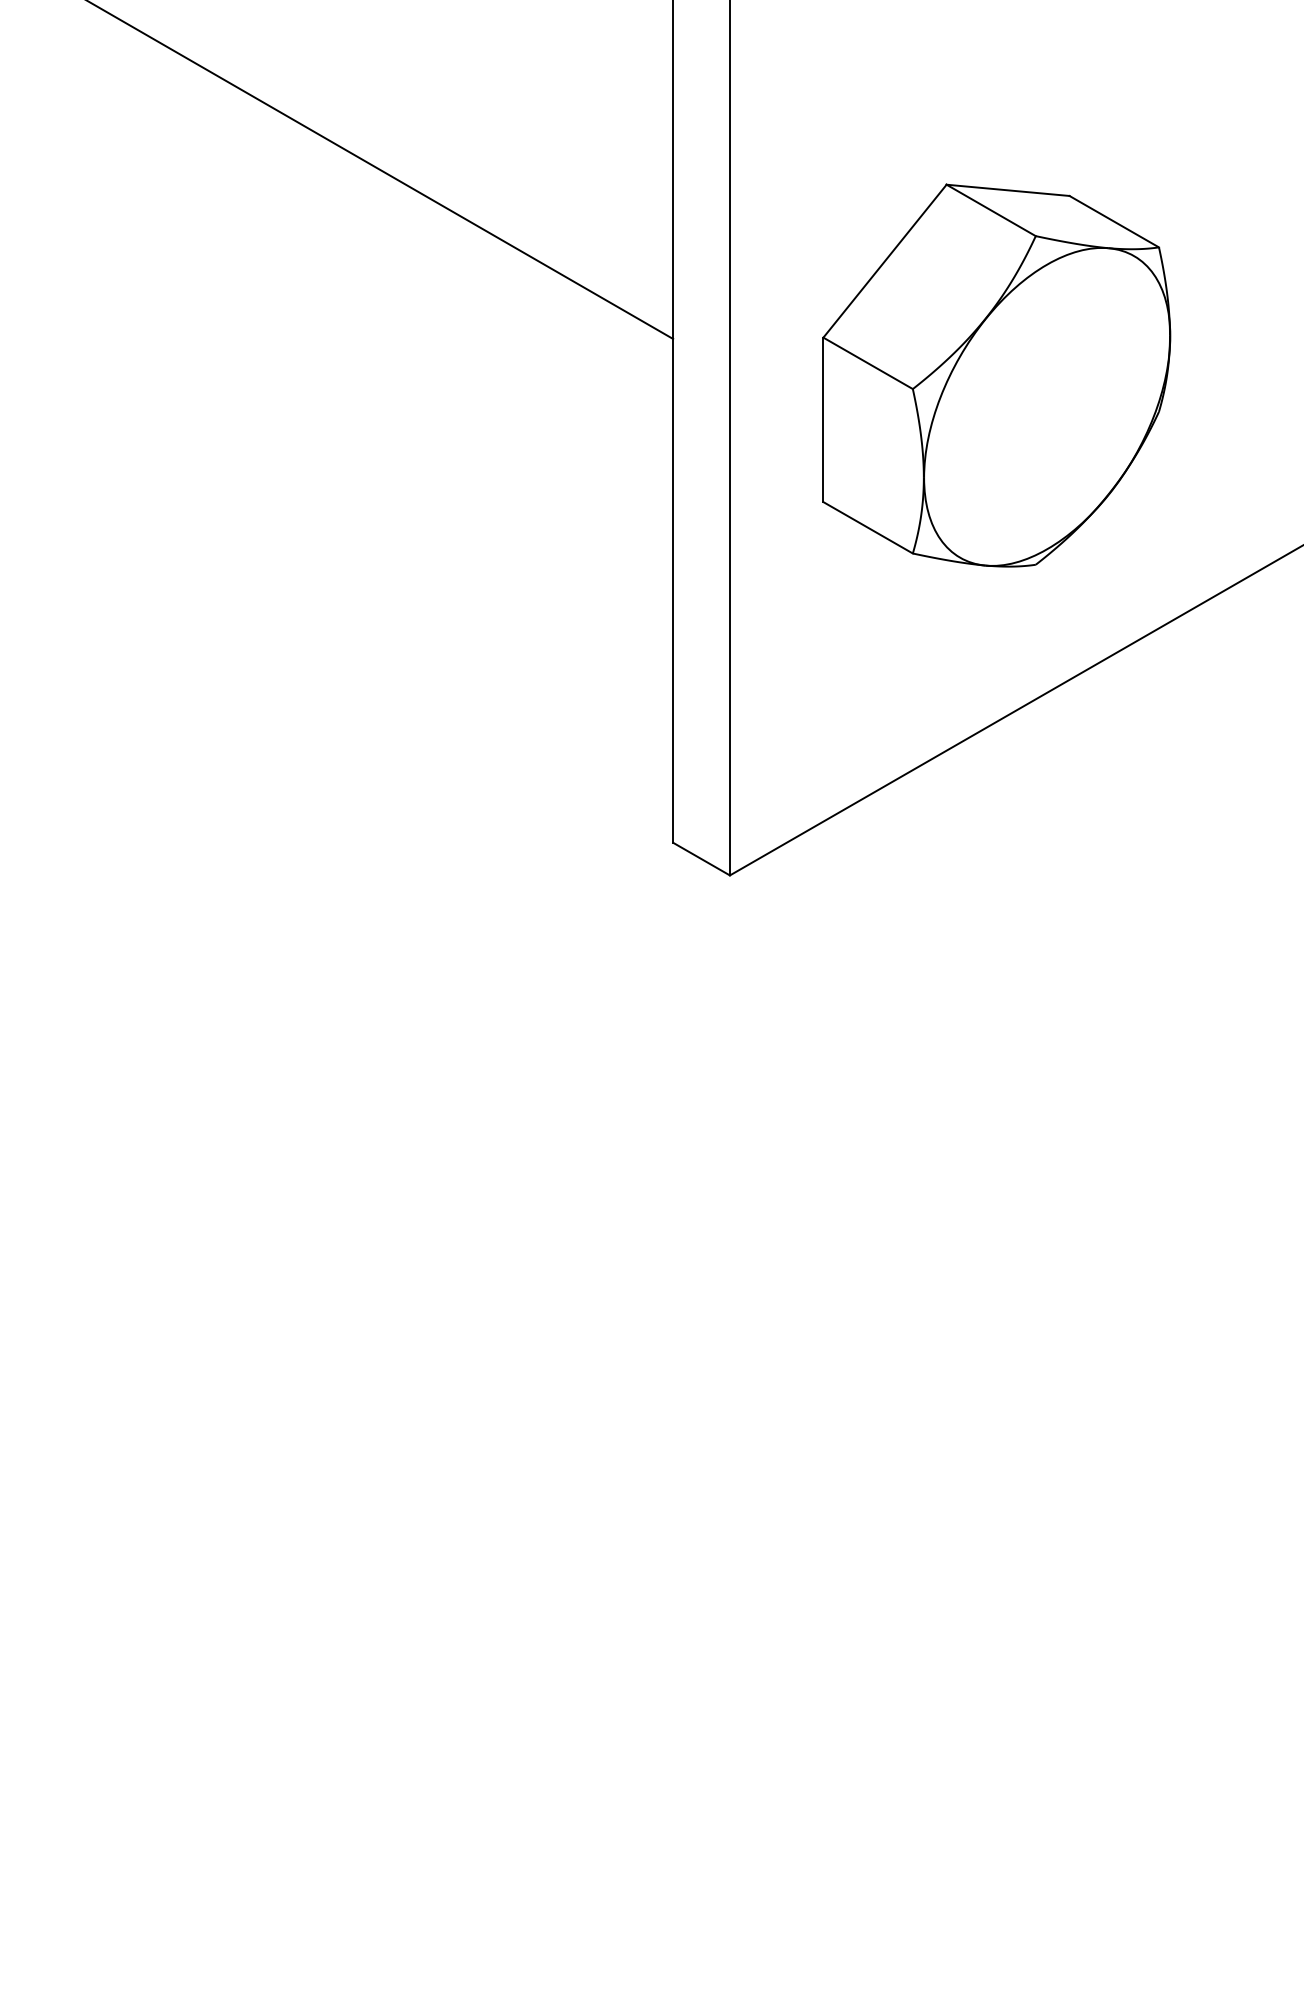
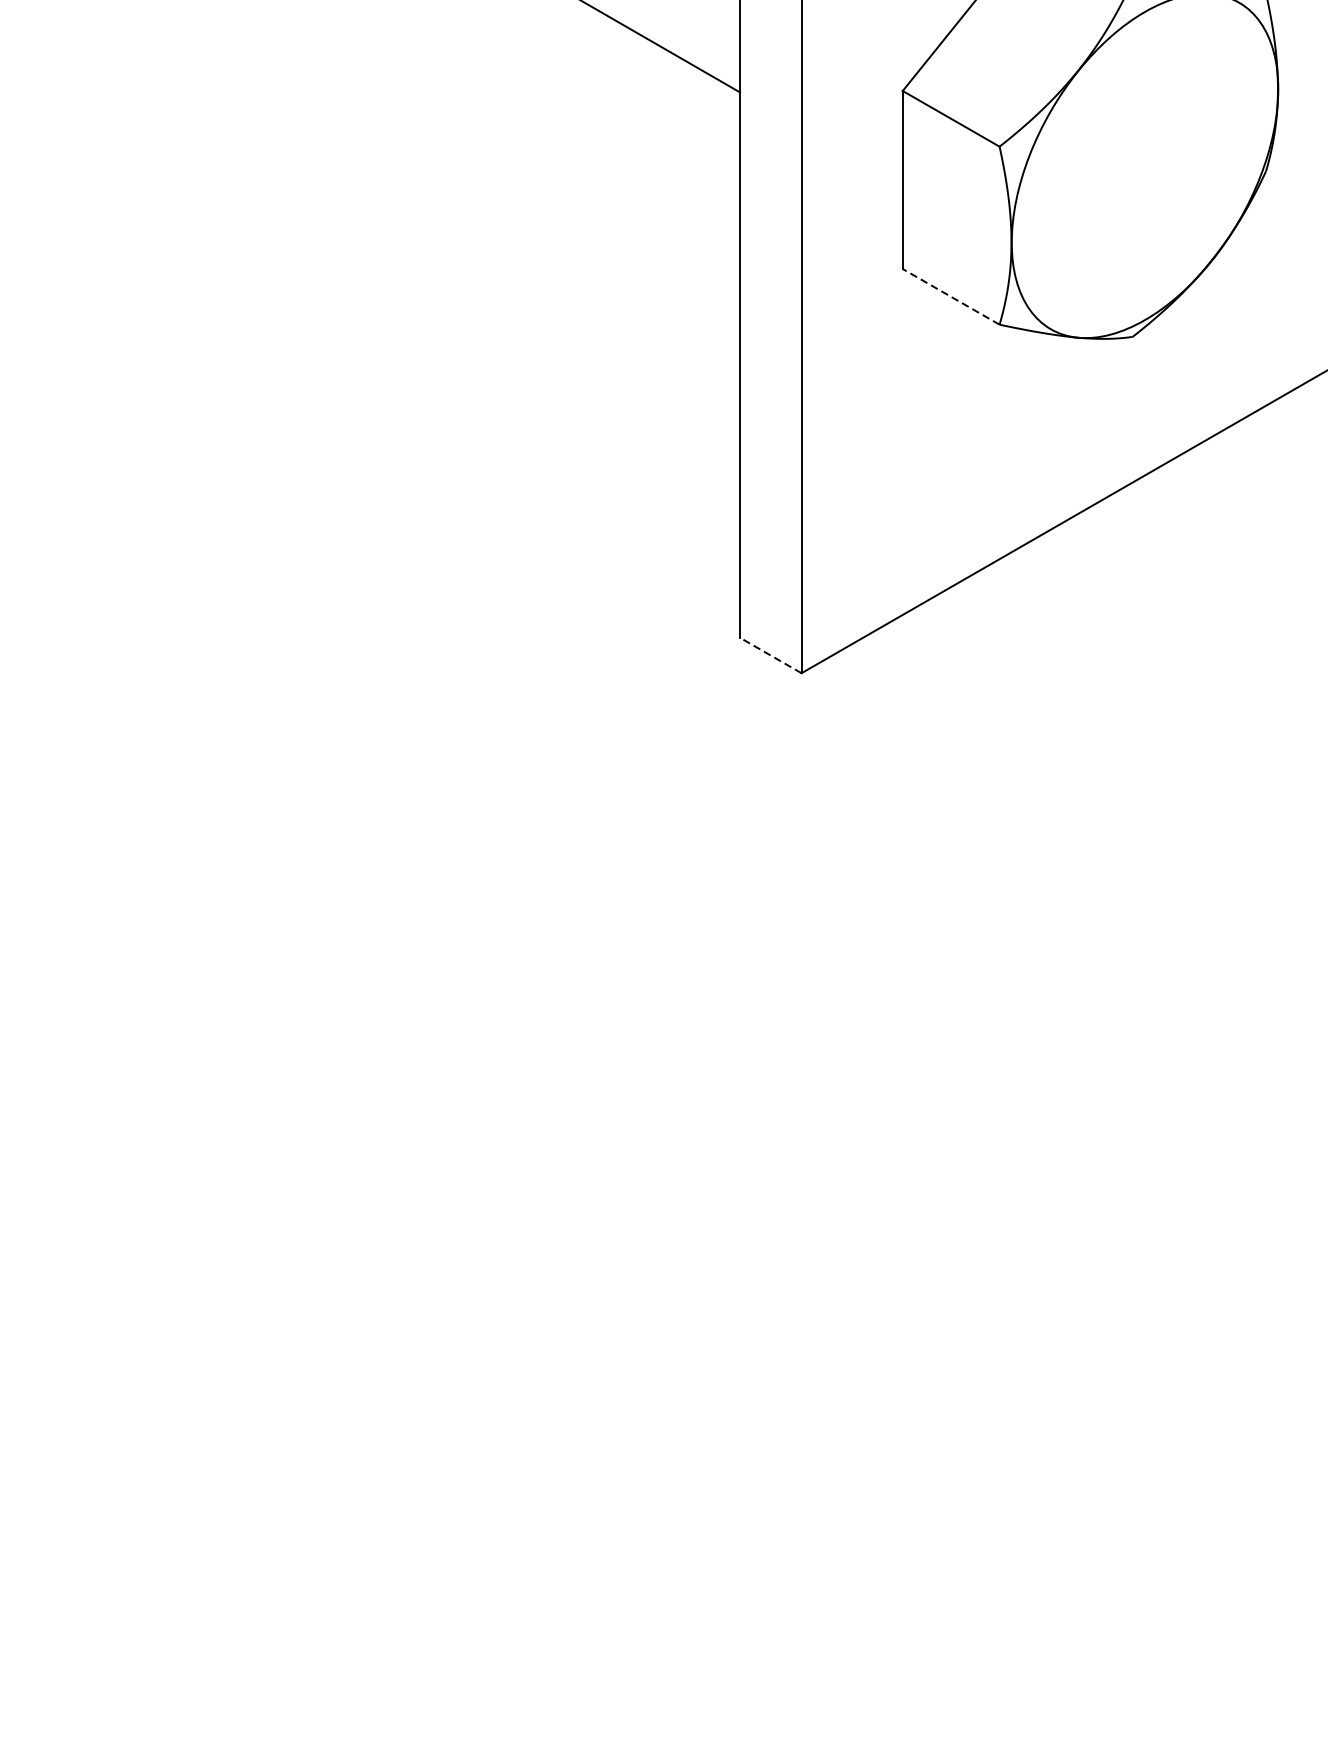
line: (868, 527) -> (951, 296), solid -> dashed
line: (701, 859) -> (770, 655), solid -> dashed

